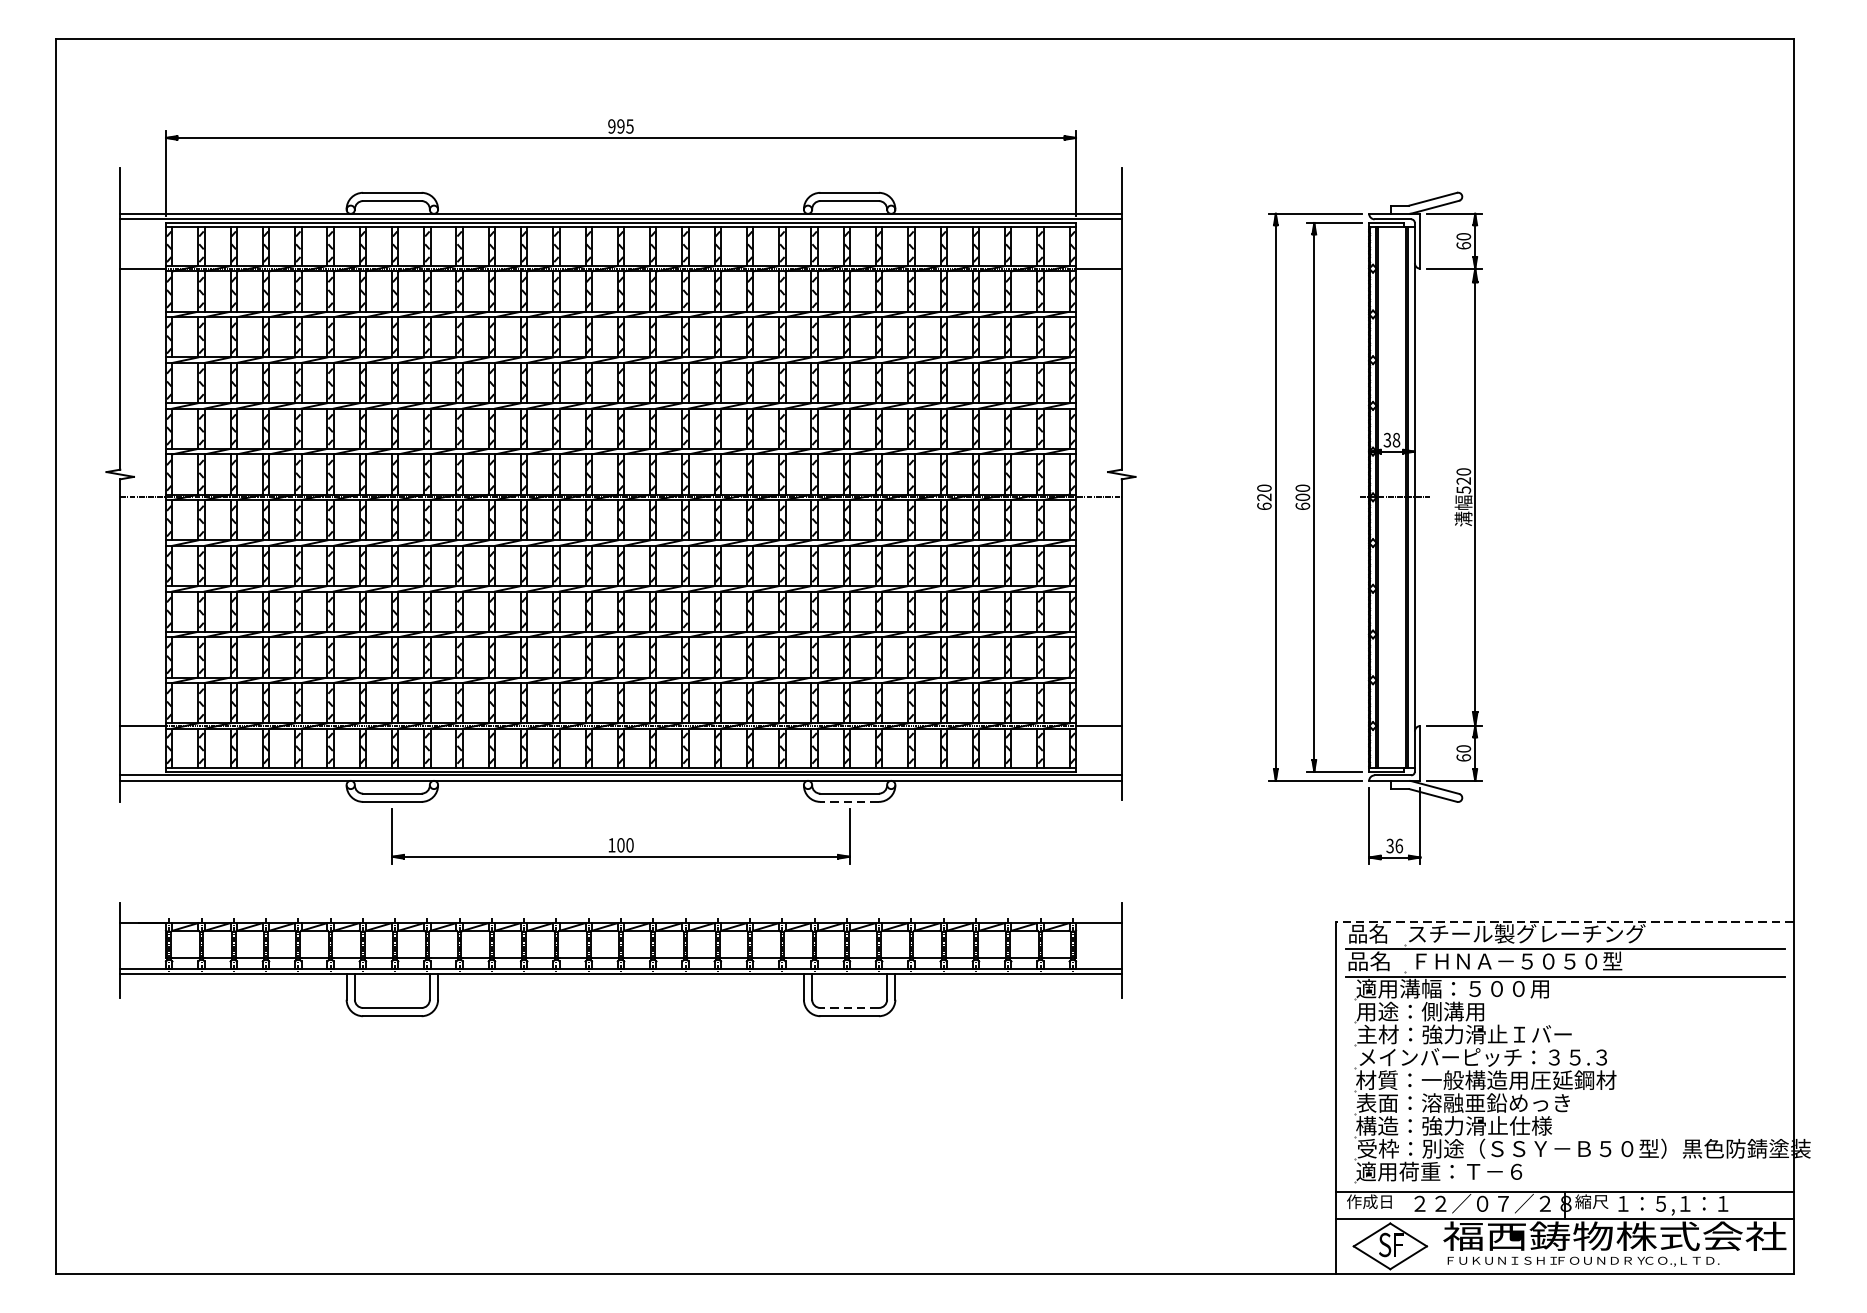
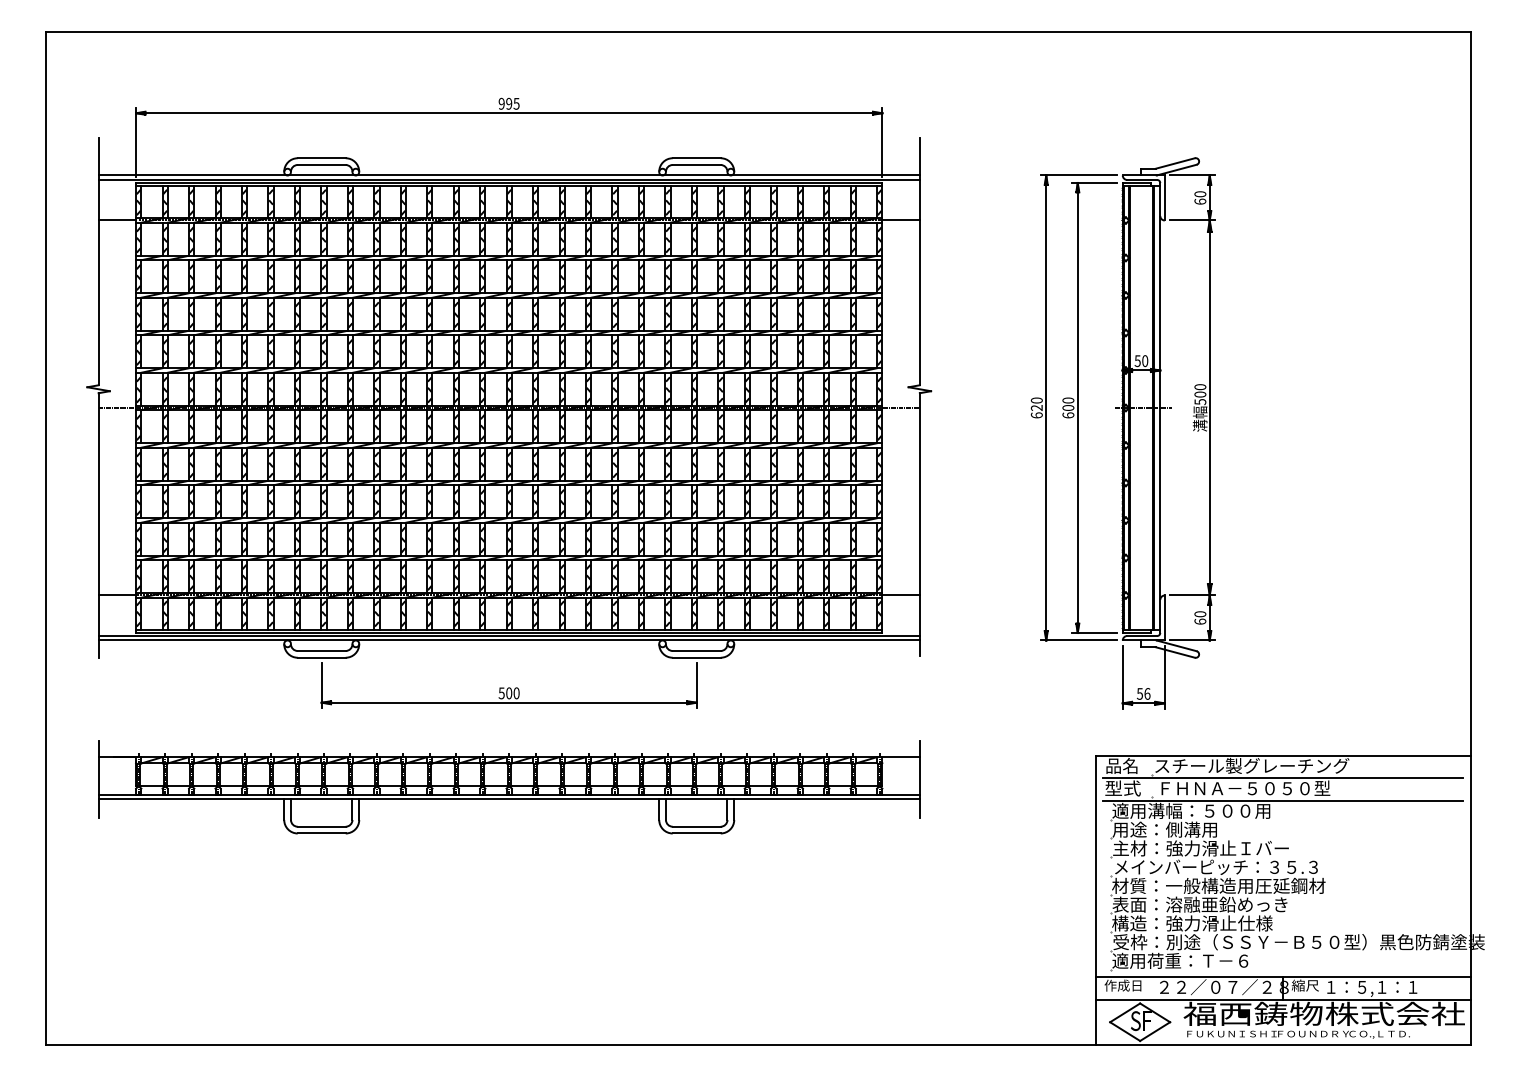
text: (1391, 439) -> (1141, 360), 38 -> 50
text: (1463, 480) -> (1200, 394), 520 -> 500
line: (849, 801) -> (696, 657), dashed -> solid
text: (611, 845) -> (501, 693), 100 -> 500
text: (1389, 845) -> (1139, 693), 36 -> 56
line: (1563, 921) -> (1282, 755), dashed -> solid
text: (1368, 961) -> (1122, 788), 品名 -> 型式
line: (849, 1007) -> (696, 826), dashed -> solid

